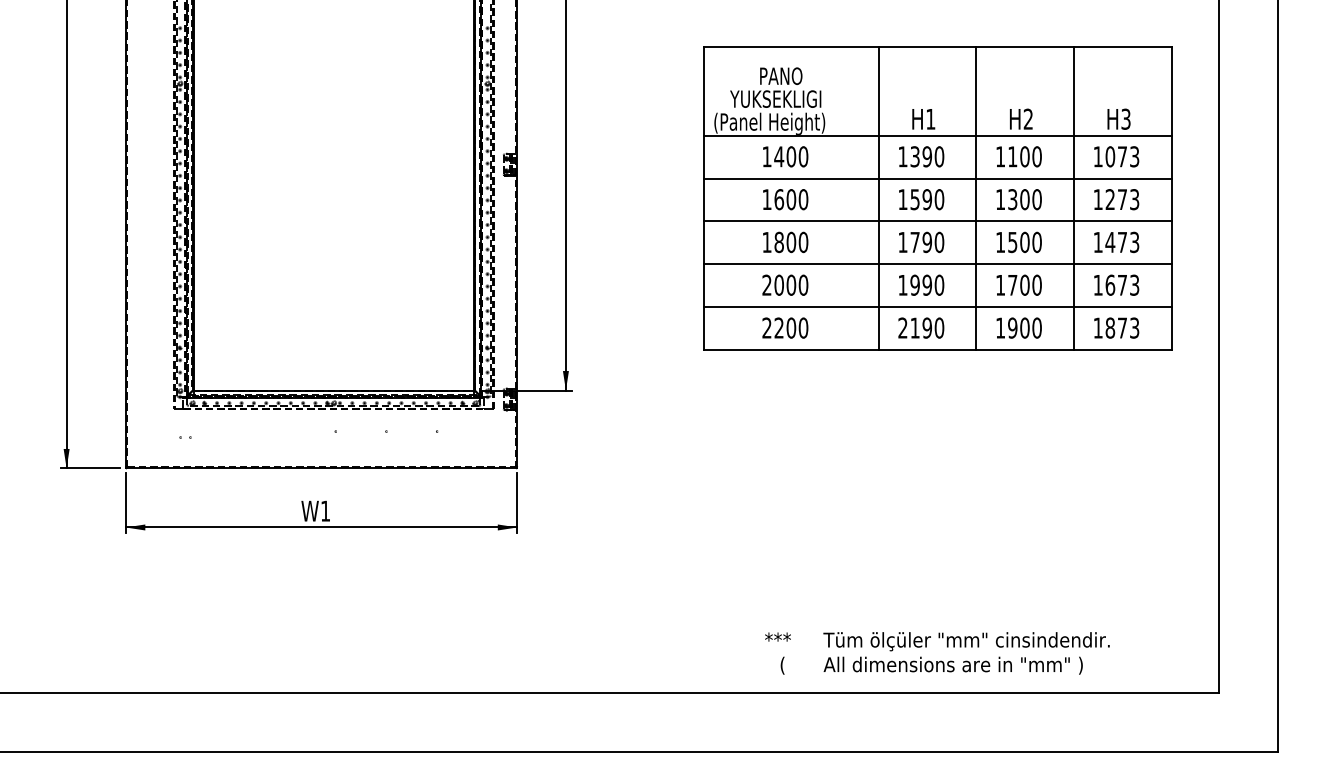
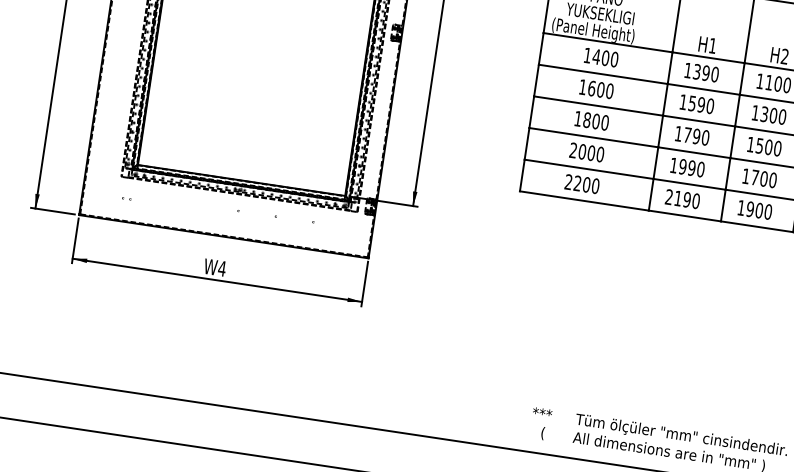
text: (325, 510) -> (222, 268), W1 -> W4

